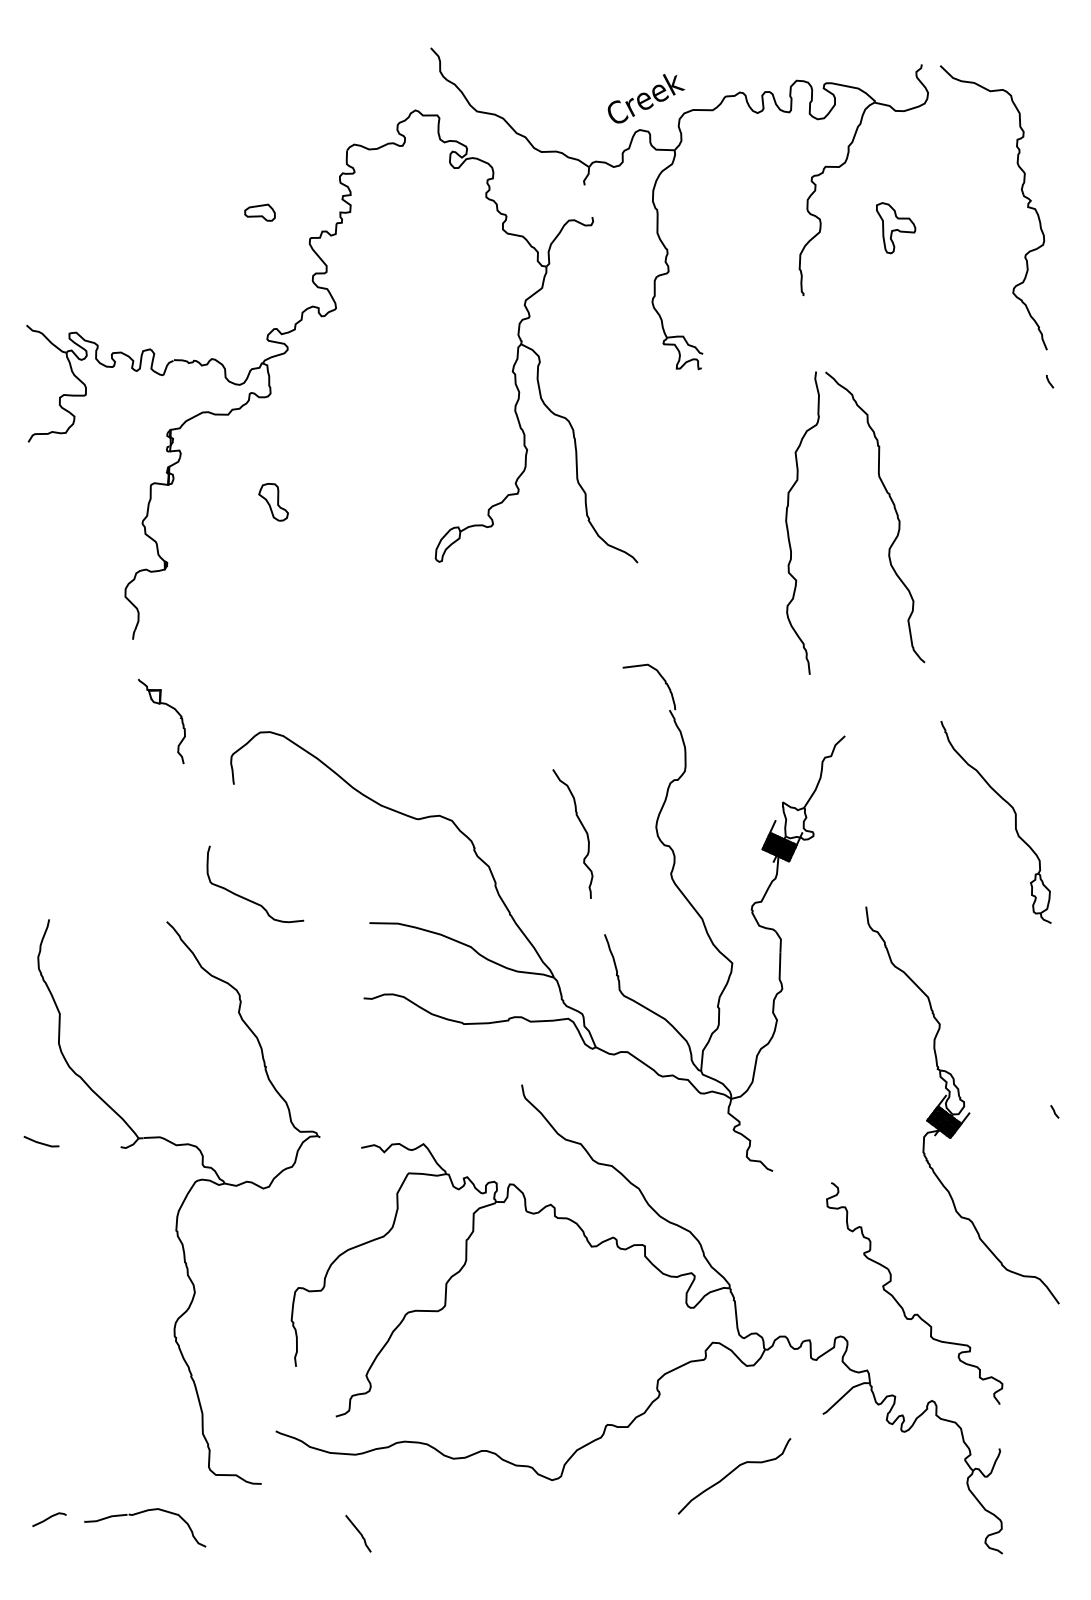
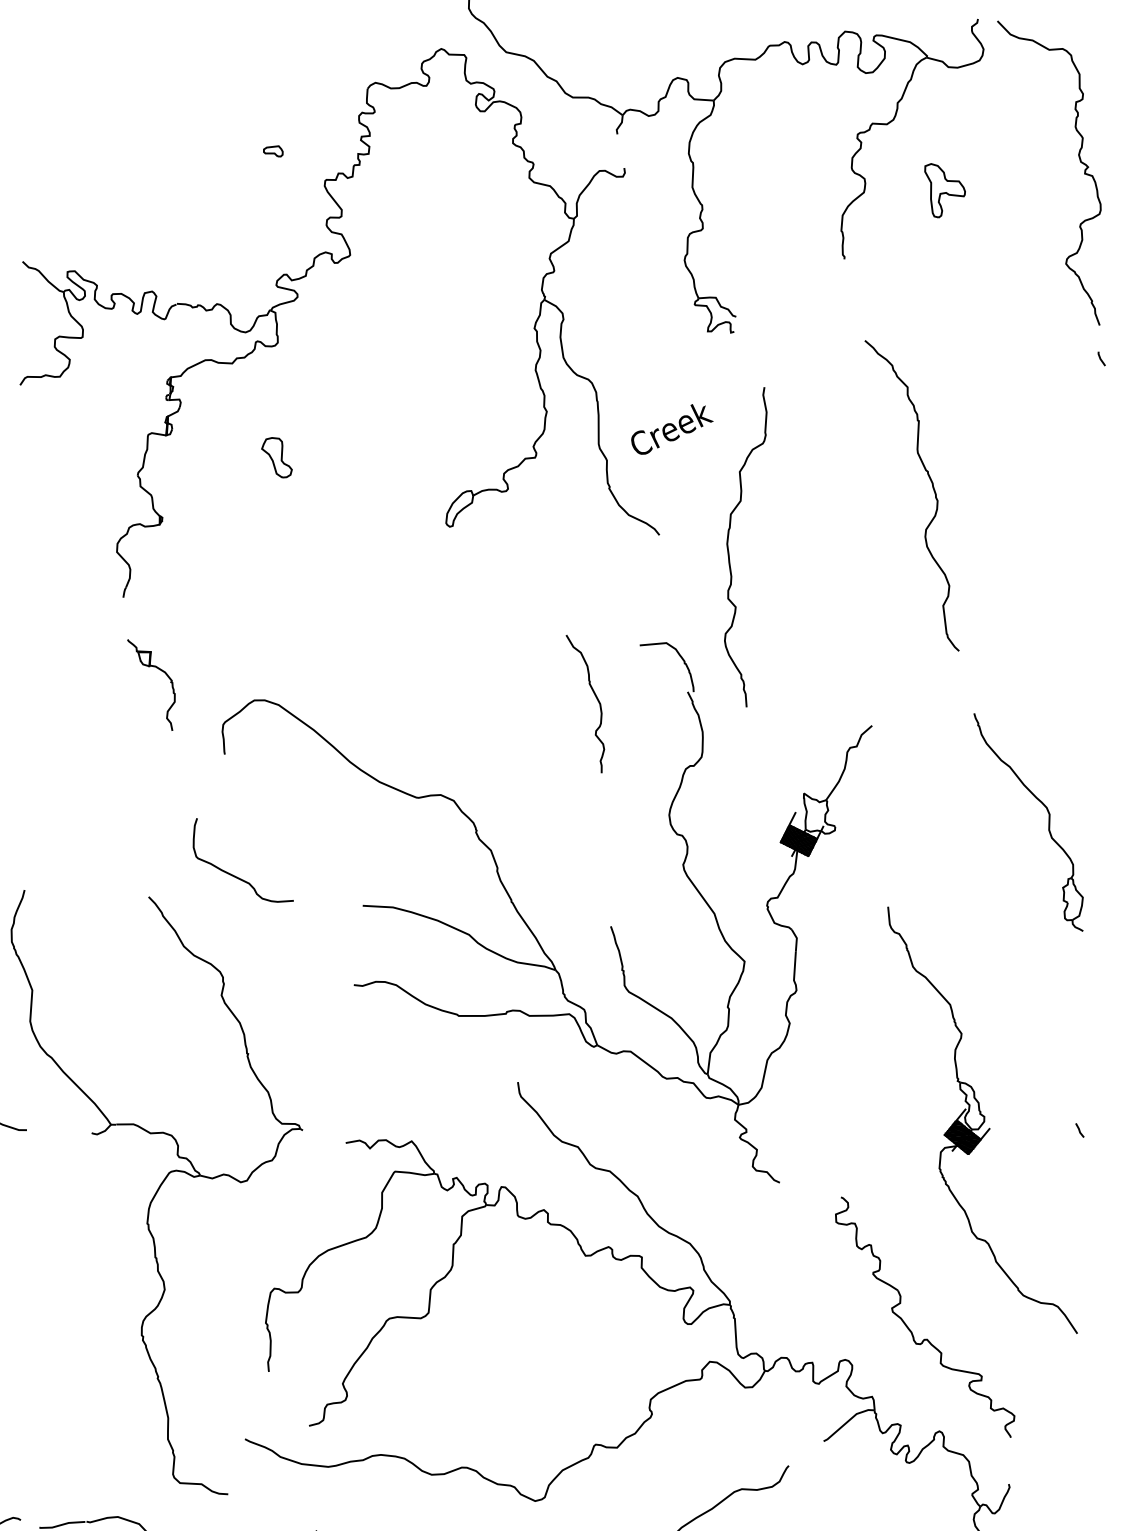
text: (646, 98) -> (672, 429), moved
part: (259, 212) -> (272, 151), size x0.6
curve: (788, 527) -> (729, 550), moved
curve: (582, 827) -> (595, 697), moved

